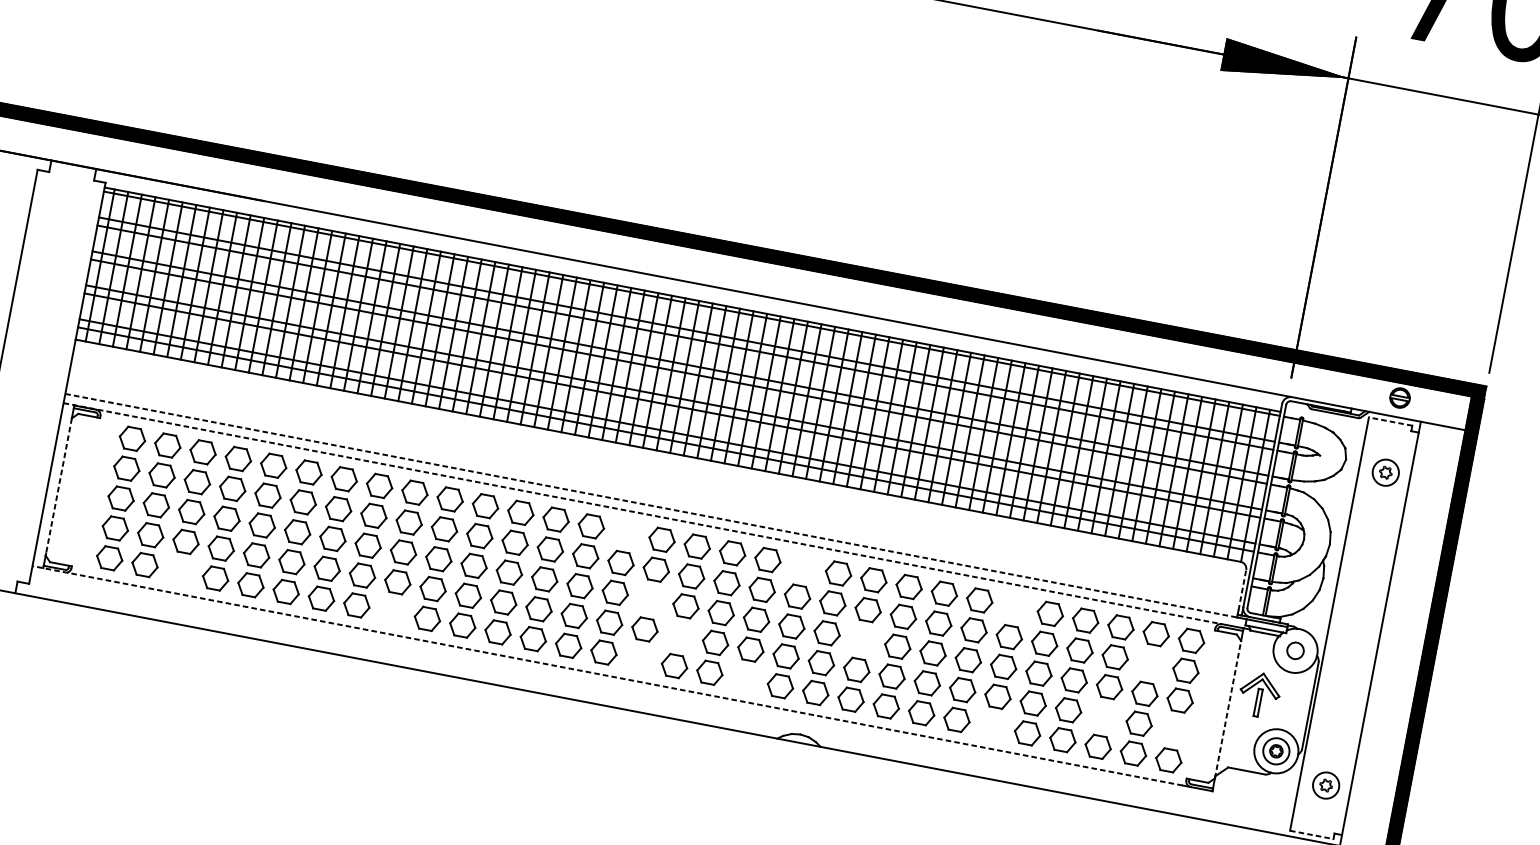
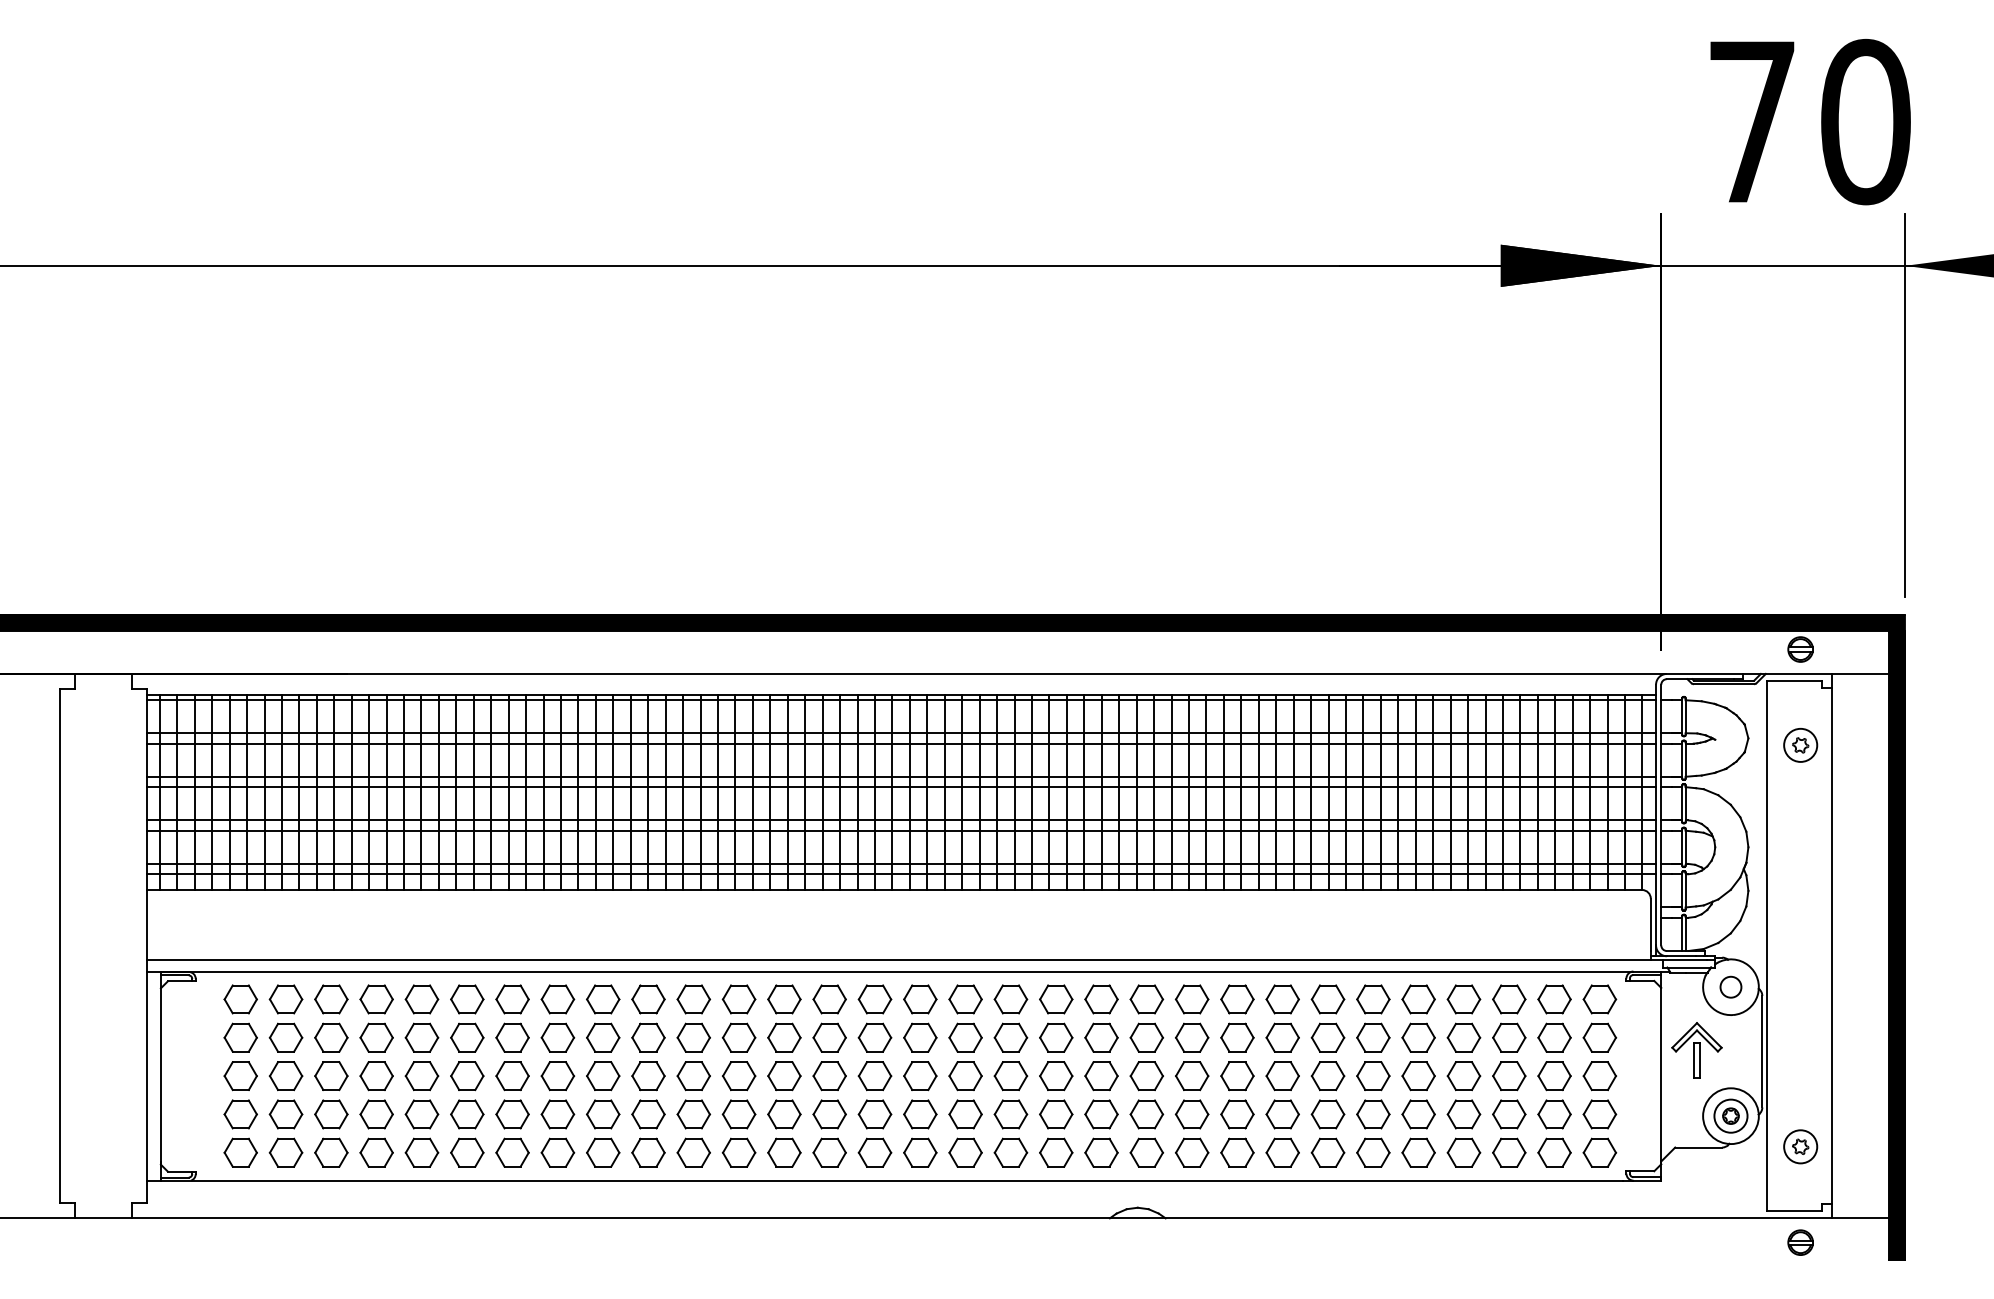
line: (1390, 421) -> (1794, 680), dashed -> solid
line: (58, 486) -> (160, 1076), dashed -> solid
line: (650, 505) -> (898, 959), dashed -> solid
line: (642, 513) -> (890, 971), dashed -> solid
part: (626, 533) -> (874, 999), added
part: (803, 566) -> (1101, 999), added
part: (180, 571) -> (331, 1152), added
line: (1242, 589) -> (1650, 924), dashed -> solid
part: (650, 599) -> (920, 1076), added
part: (1015, 607) -> (1373, 999), added
part: (392, 612) -> (603, 1152), added
part: (680, 636) -> (965, 1114), added
part: (862, 640) -> (1192, 1076), added
part: (639, 659) -> (920, 1152), added
part: (1150, 663) -> (1554, 1037), added
line: (607, 675) -> (884, 1180), dashed -> solid
part: (745, 679) -> (1056, 1152), added
line: (1228, 709) -> (1661, 1075), dashed -> solid
part: (1104, 717) -> (1509, 1114), added
part: (992, 726) -> (1373, 1152), added
part: (1174, 730) -> (1599, 1114), added
line: (1311, 835) -> (1794, 1211), dashed -> solid

